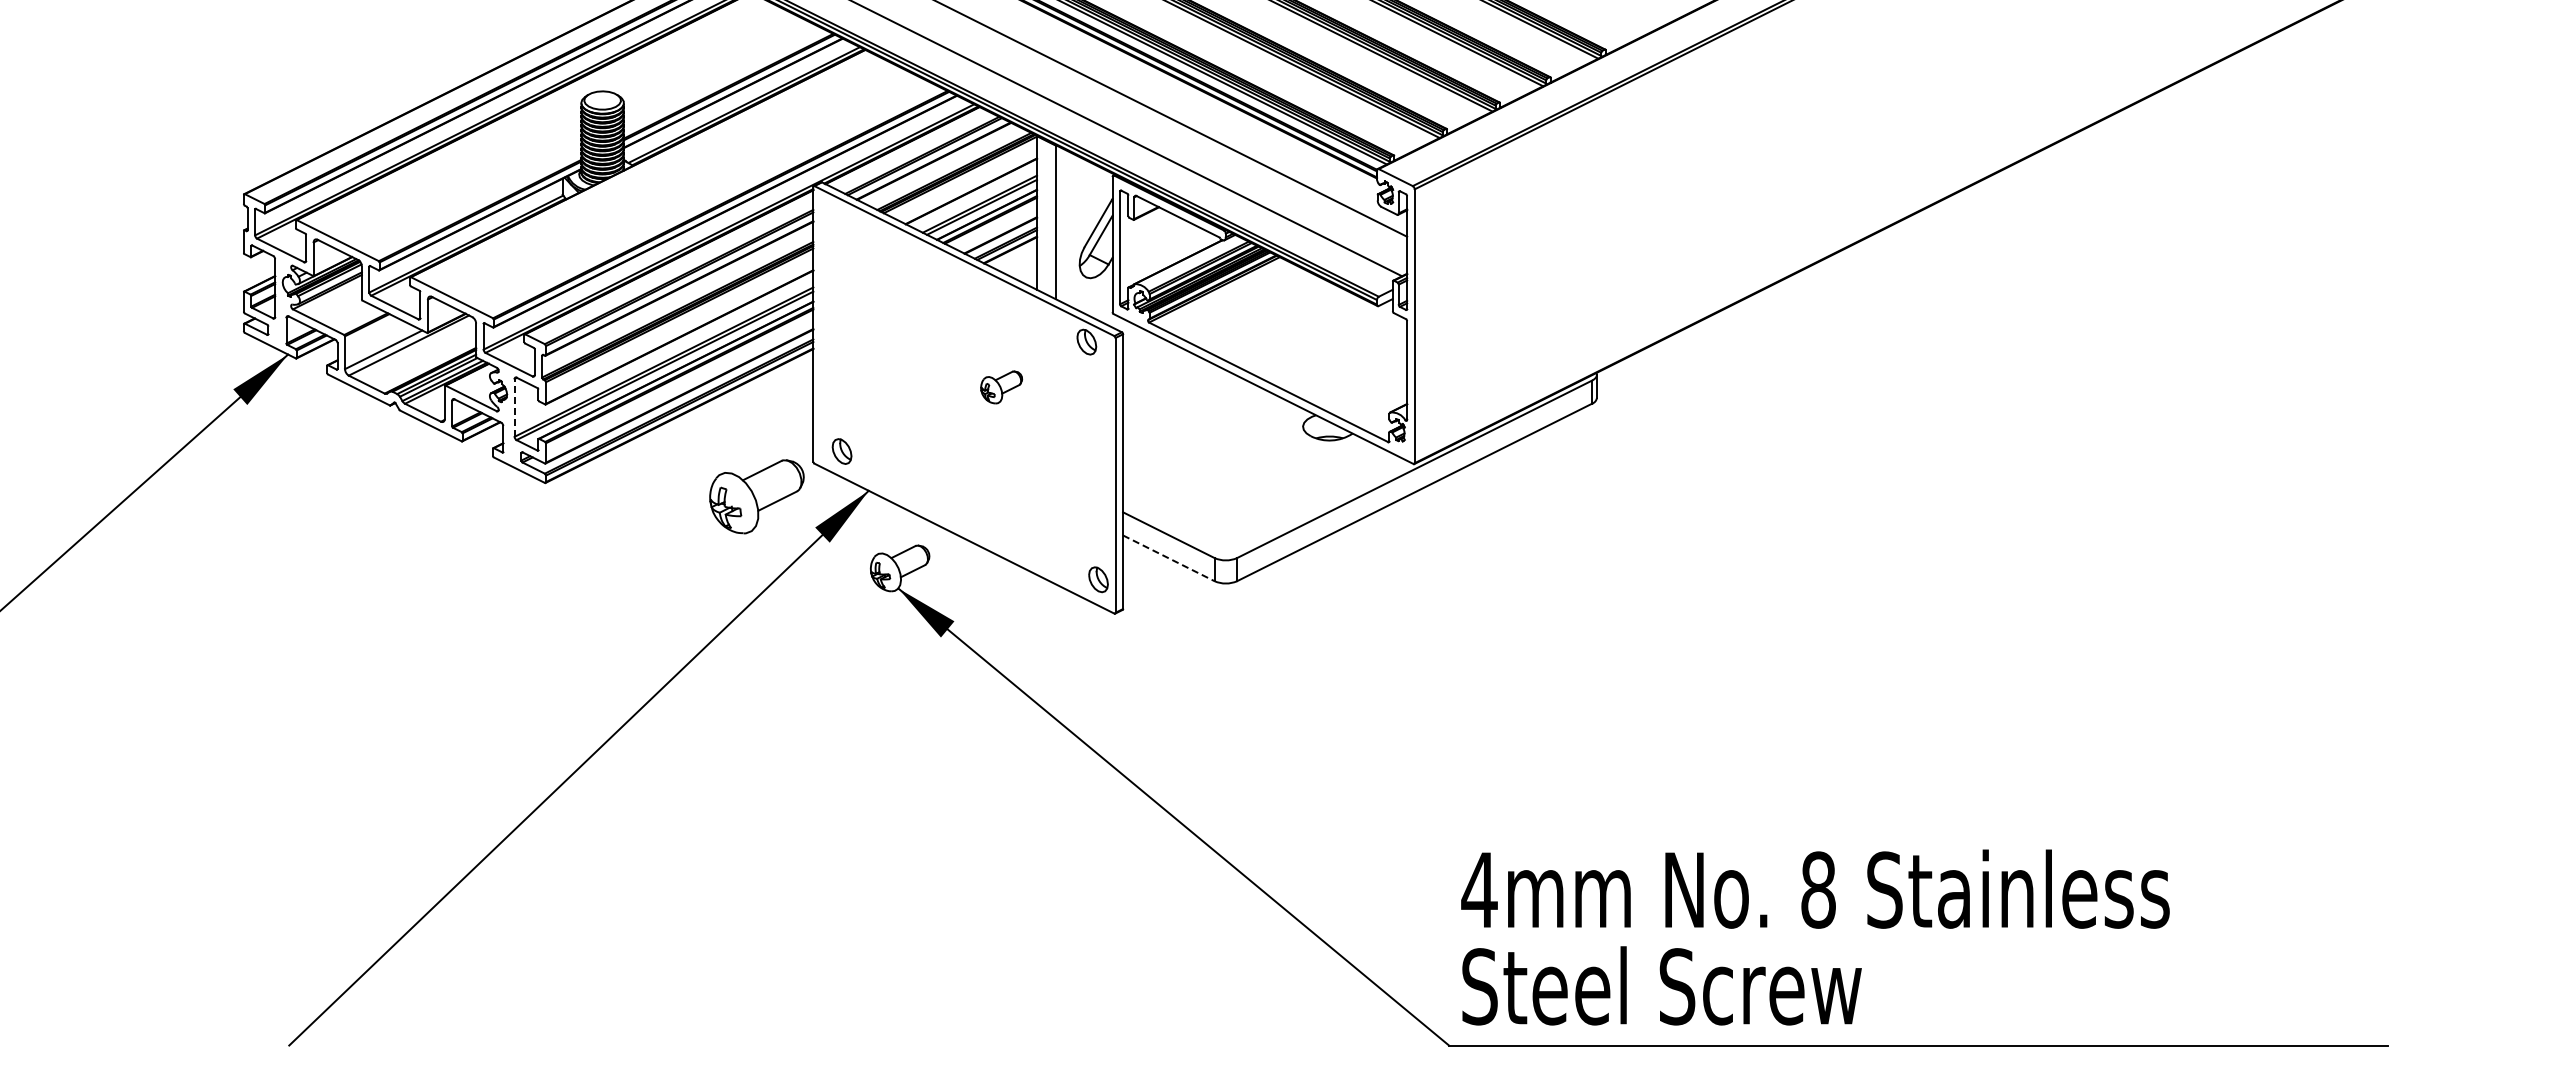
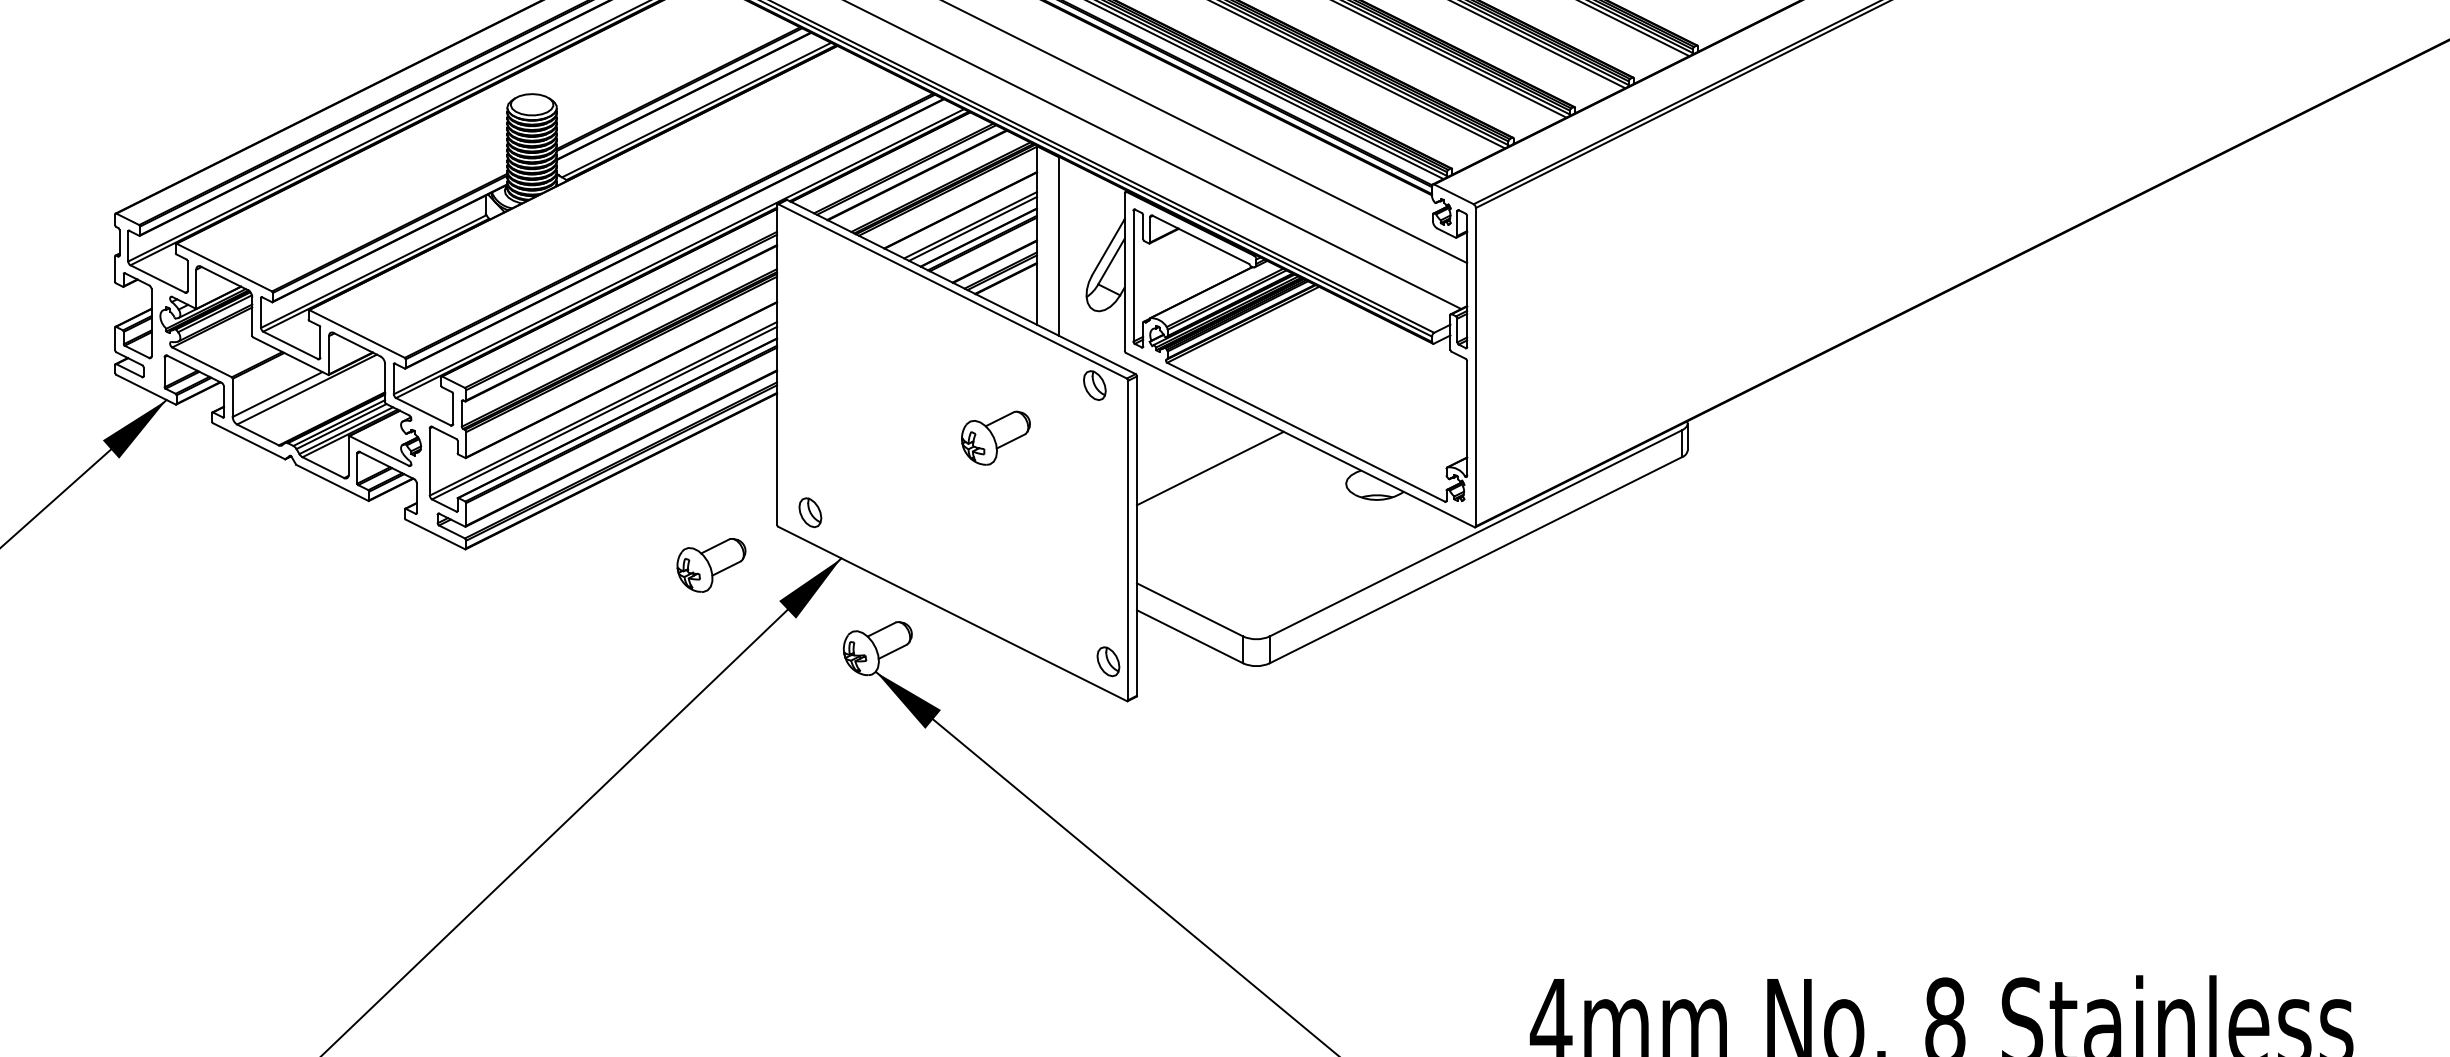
part: (1001, 387) -> (995, 438), size x1.43
line: (514, 407) -> (429, 461), dashed -> solid
line: (1186, 413) -> (1210, 468), added
part: (756, 496) -> (710, 564), size x0.62
line: (1169, 558) -> (1190, 637), dashed -> solid

